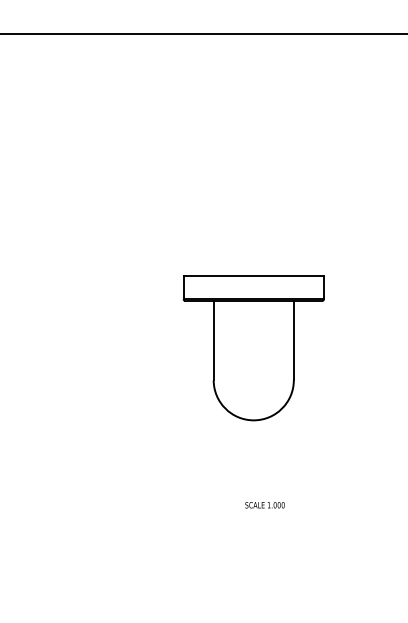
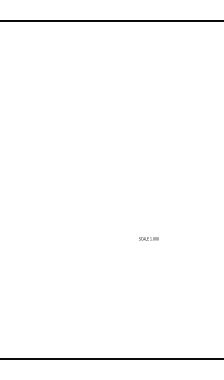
part: (252, 347) -> (145, 176), removed
text: (264, 504) -> (148, 238), moved

